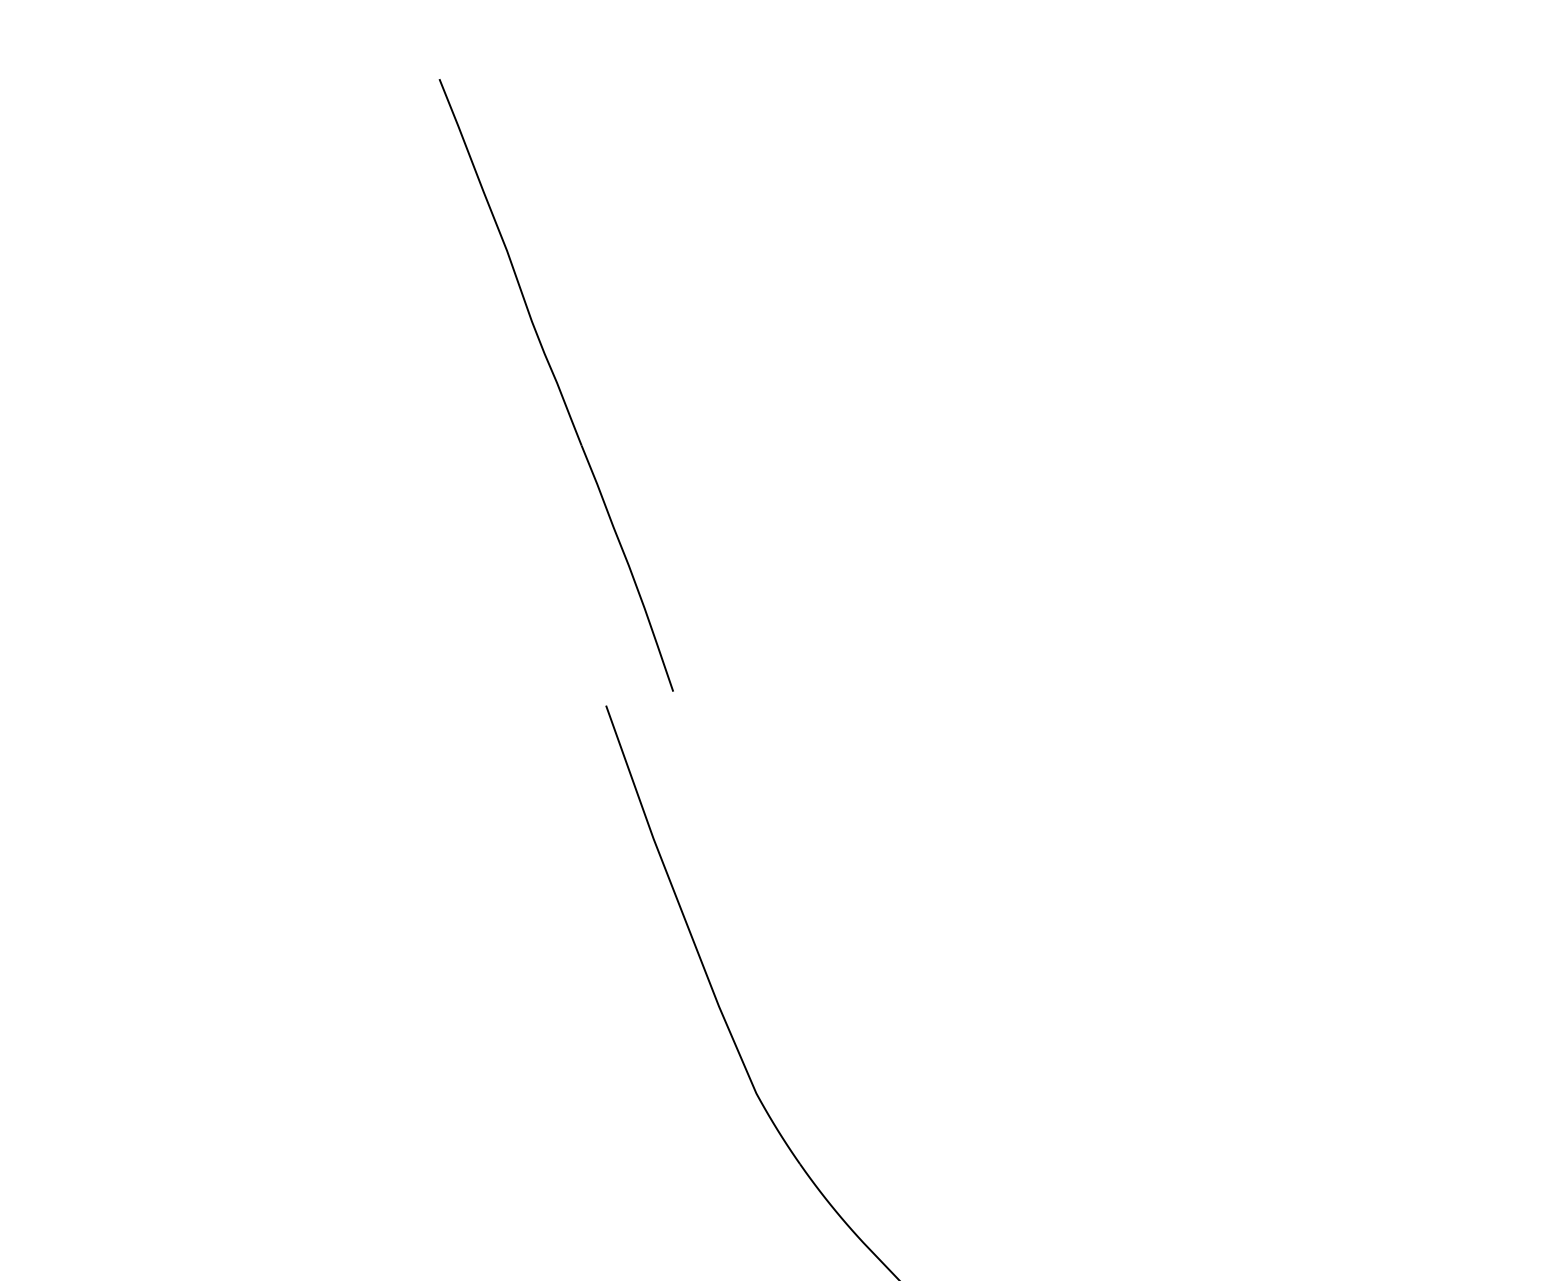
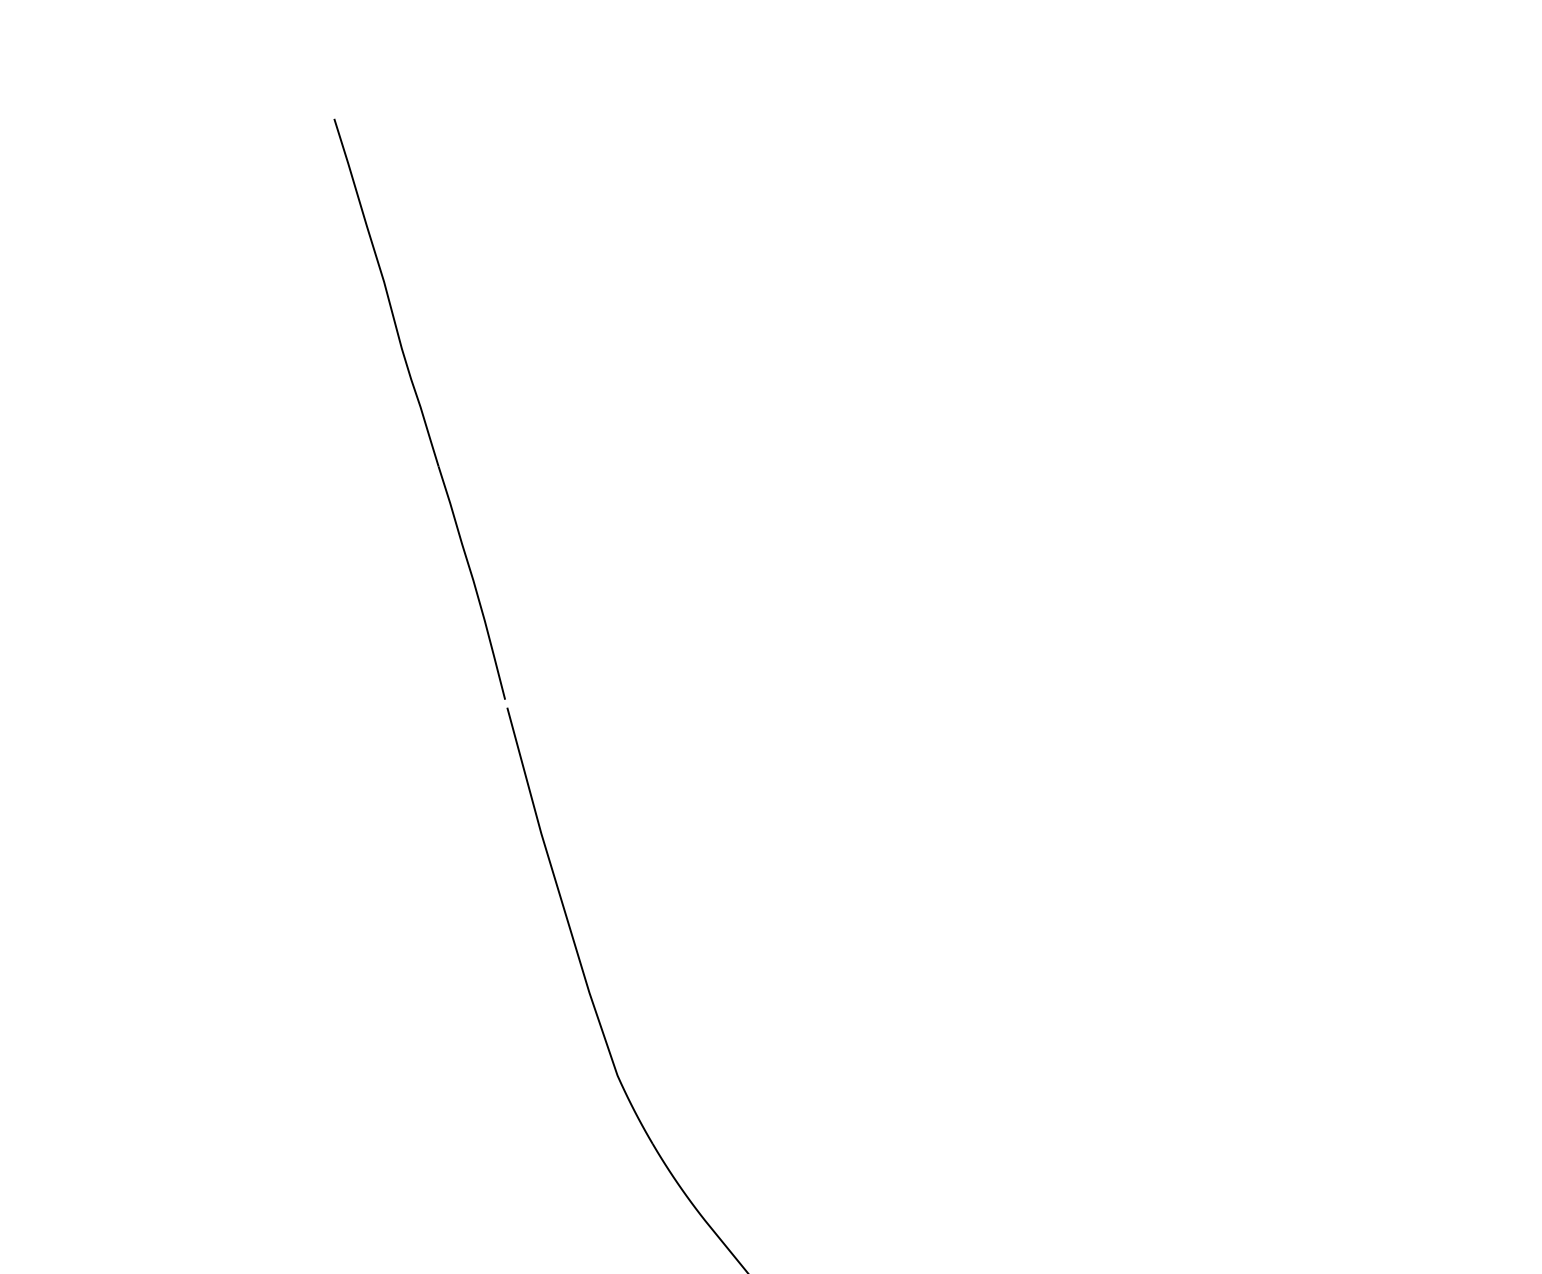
part: (556, 384) -> (419, 408), moved

